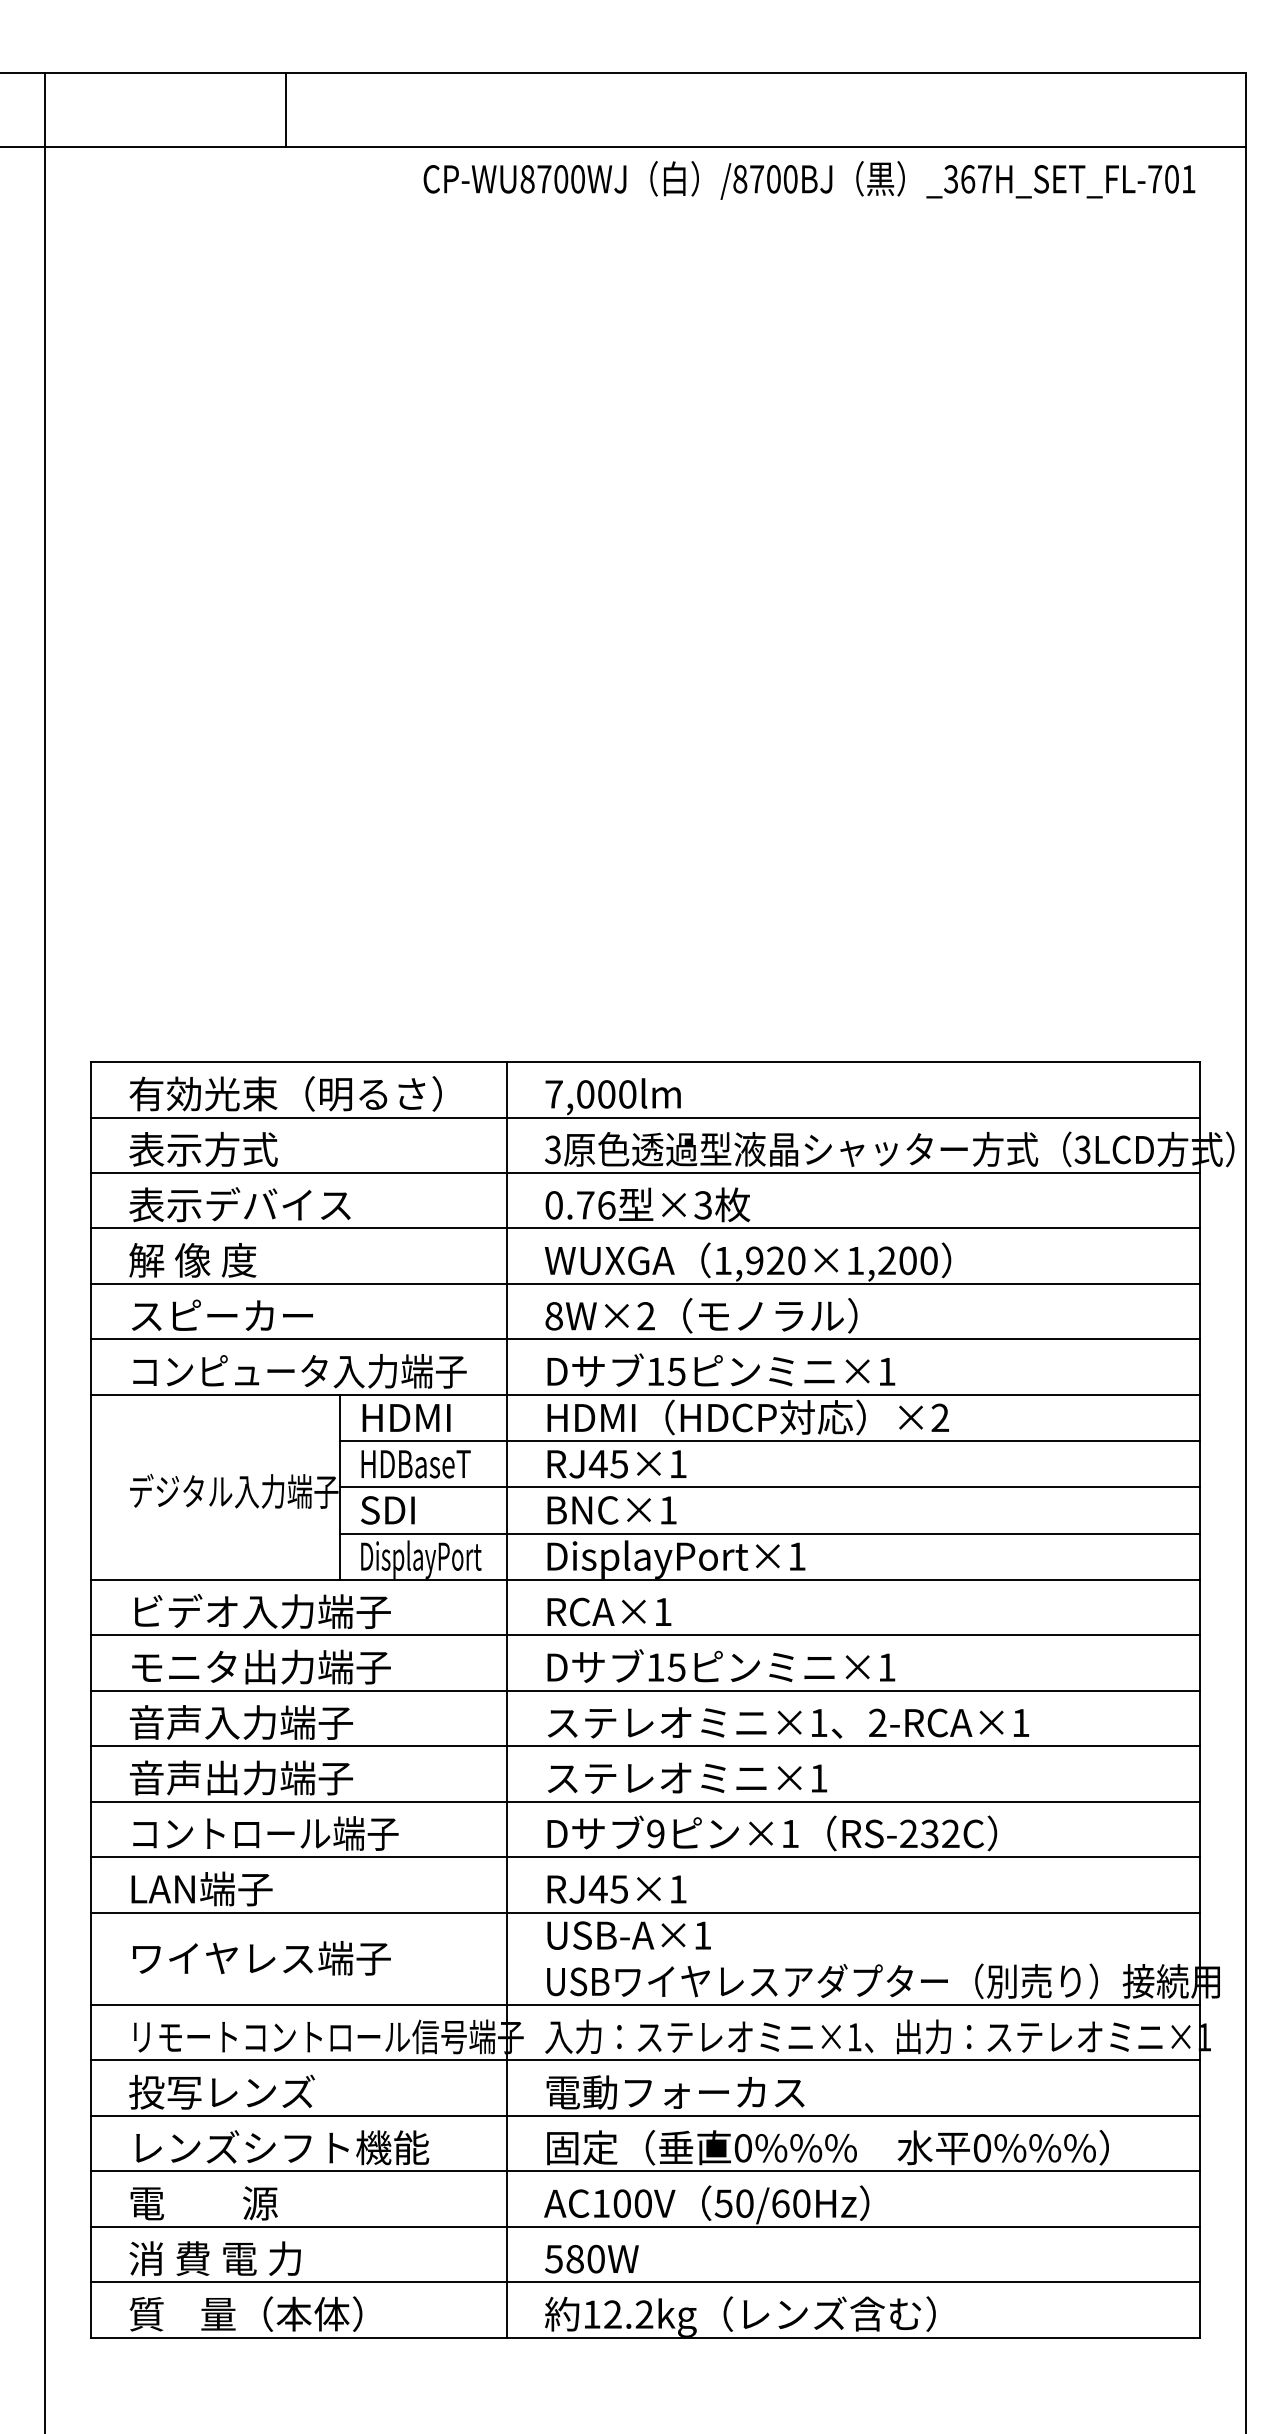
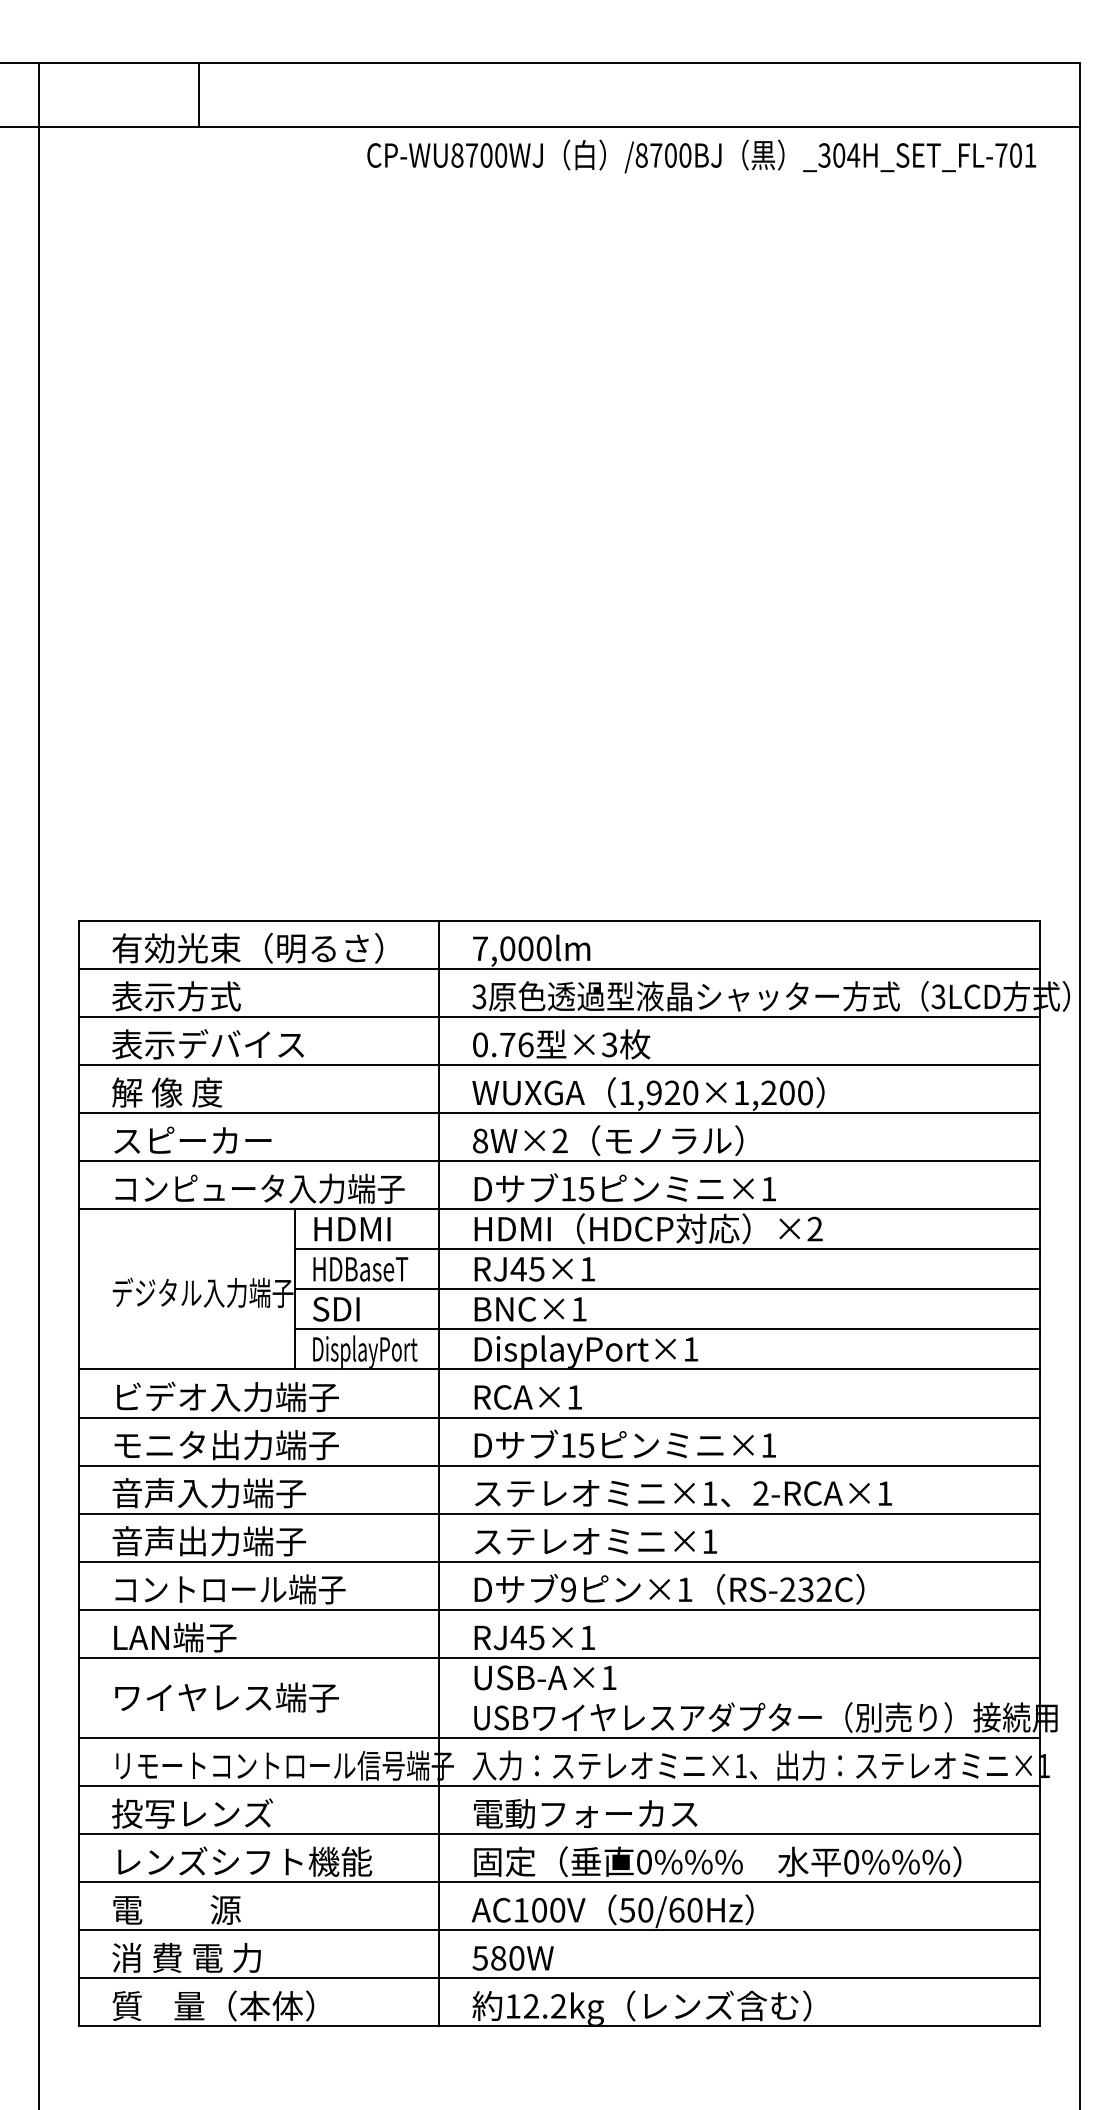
line: (286, 109) -> (199, 95), moved
text: (976, 179) -> (846, 155), _367H_SET_FL-701 -> _304H_SET_FL-701

